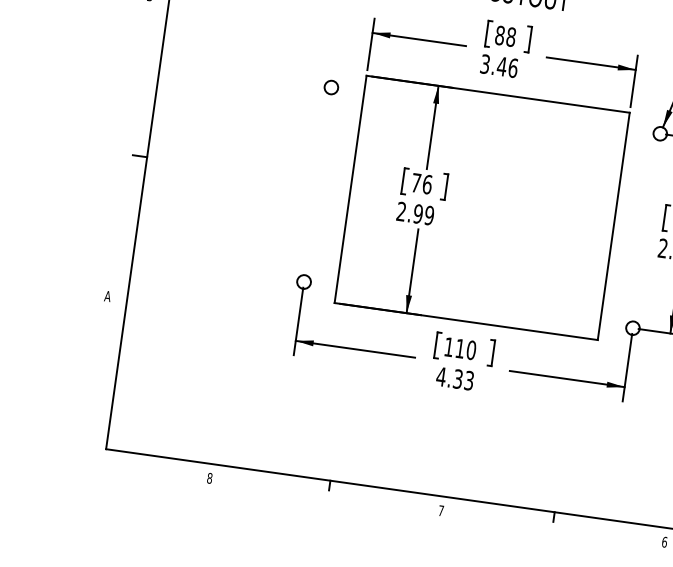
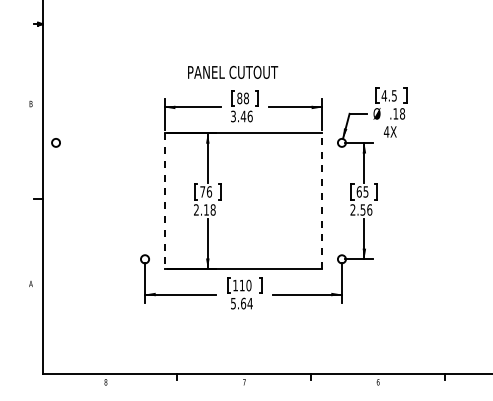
circle: (330, 86) -> (55, 142), moved
line: (350, 190) -> (164, 201), solid -> dashed
text: (423, 213) -> (209, 209), 2.99 -> 2.18
line: (614, 225) -> (322, 200), solid -> dashed
text: (454, 378) -> (241, 303), 4.33 -> 5.64

